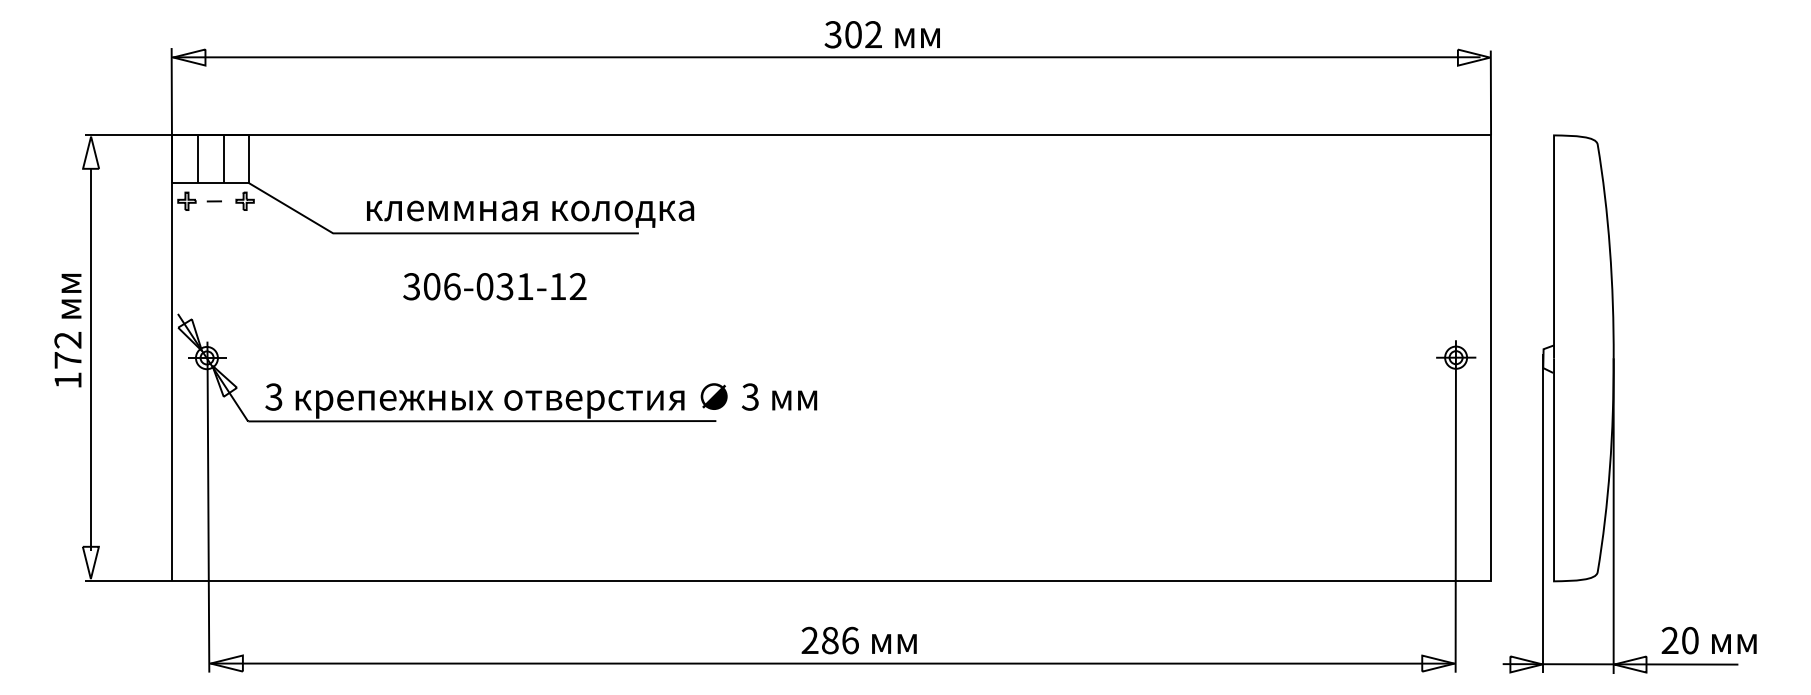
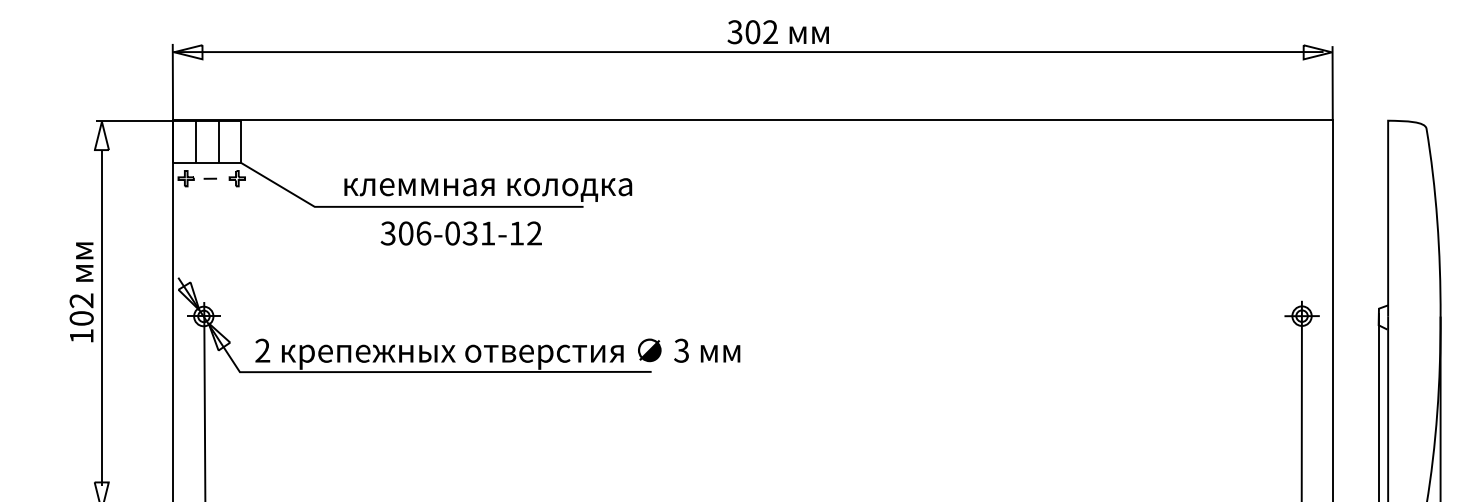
text: (881, 34) -> (777, 32), moved
text: (494, 286) -> (461, 233), moved
text: (67, 360) -> (81, 318), 172 -> 102
text: (273, 396) -> (262, 350), 3 -> 2

